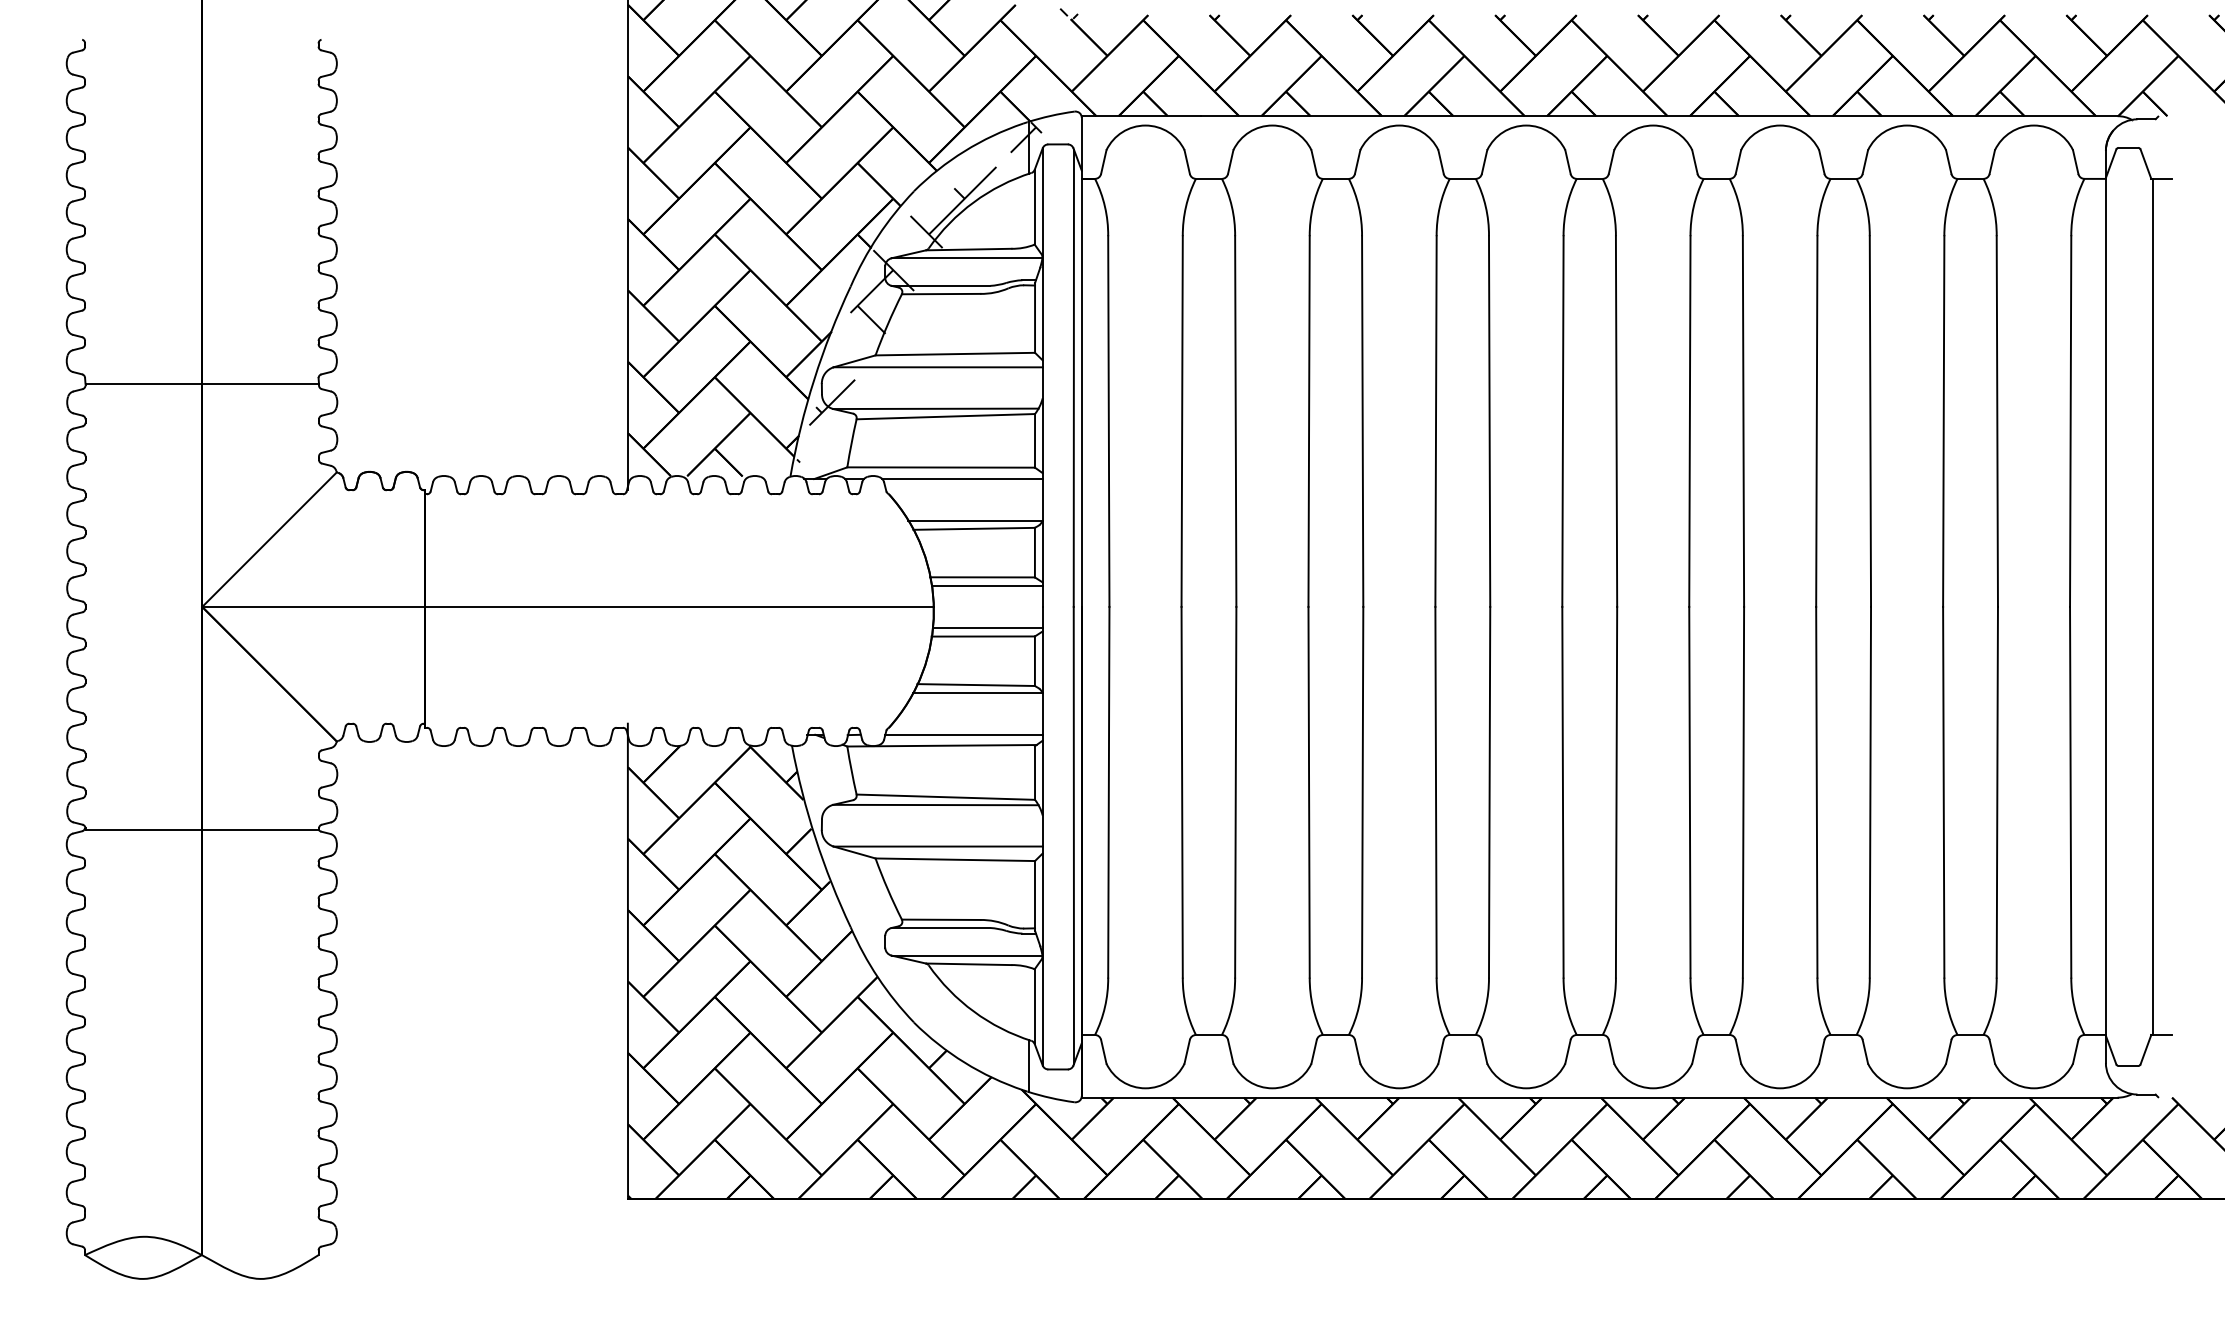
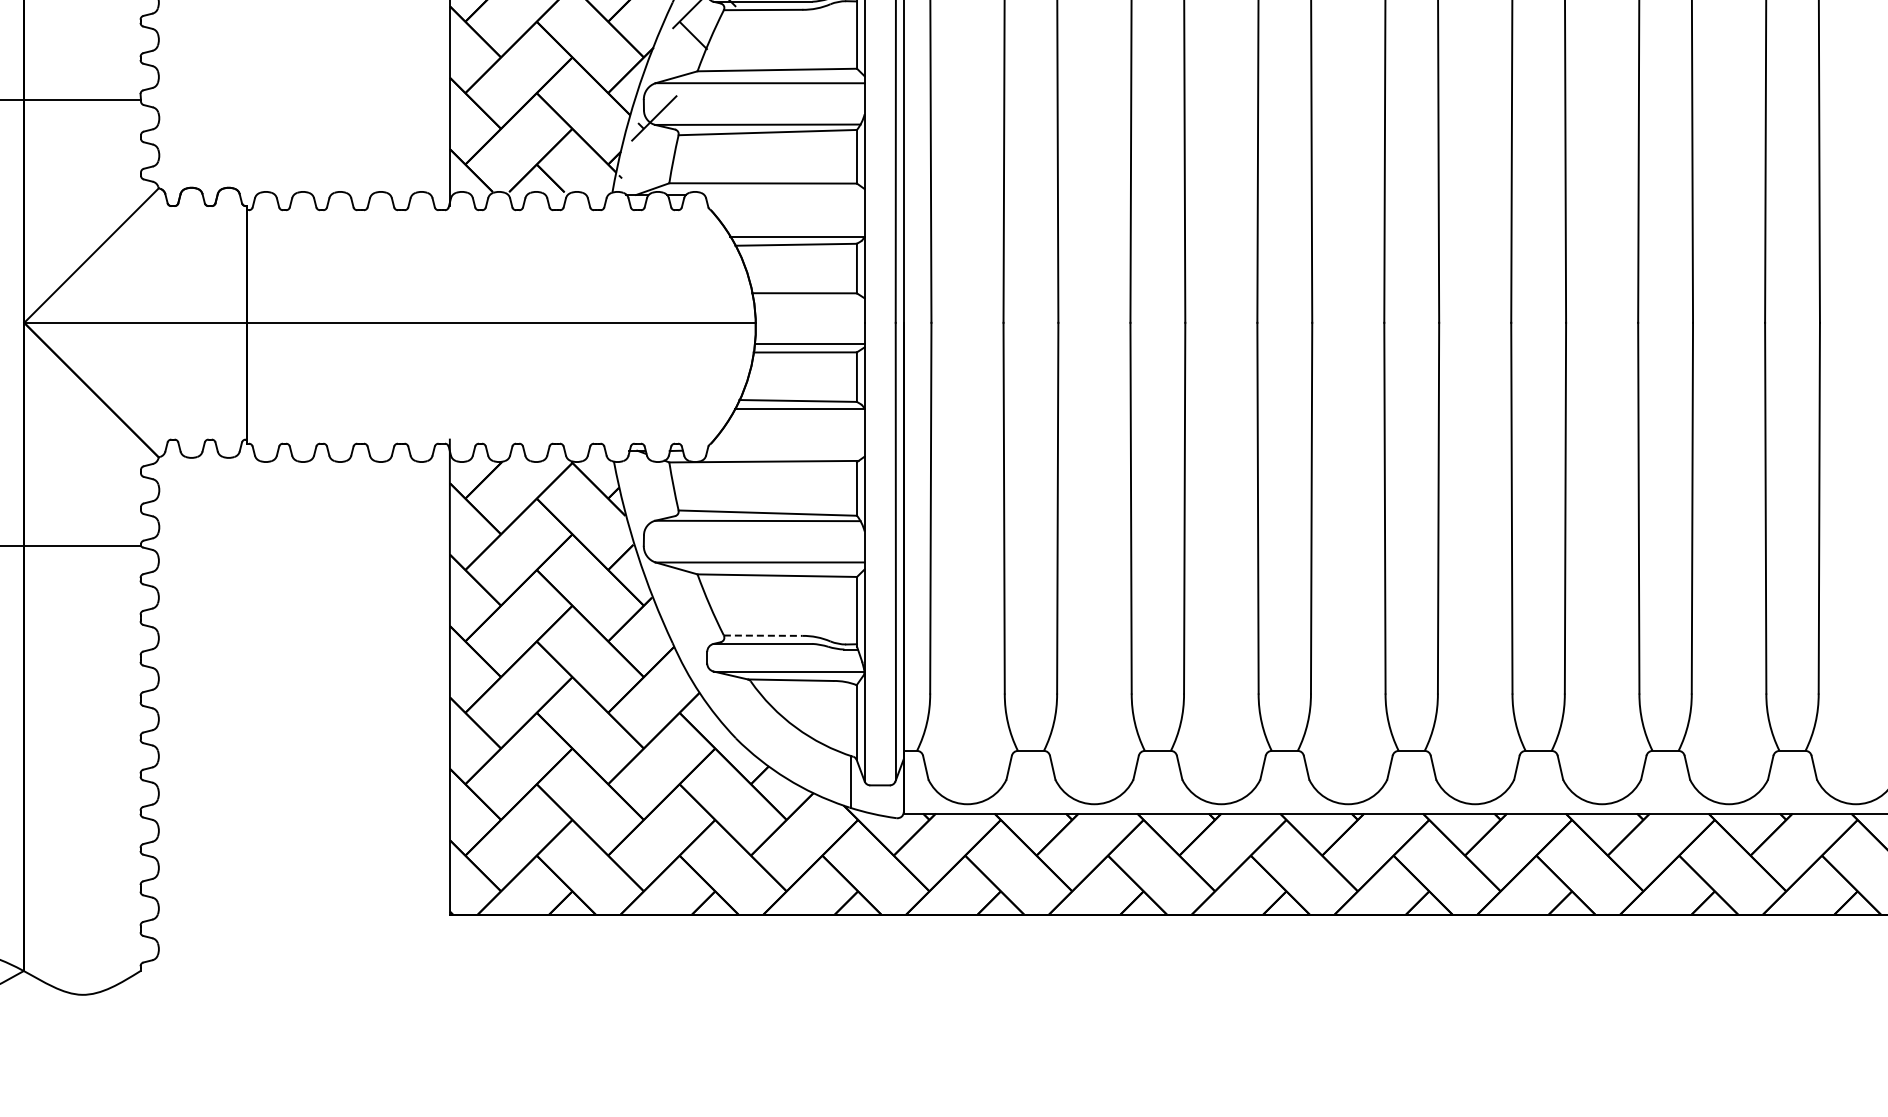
line: (961, 479) -> (783, 195), removed
line: (986, 586) -> (808, 302), removed
line: (963, 734) -> (785, 450), removed
line: (941, 919) -> (763, 635), solid -> dashed

